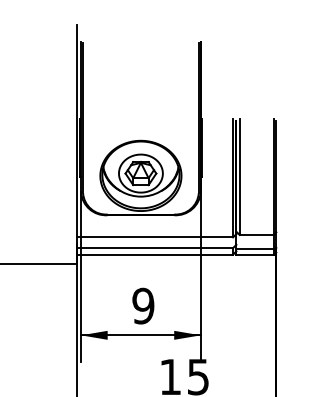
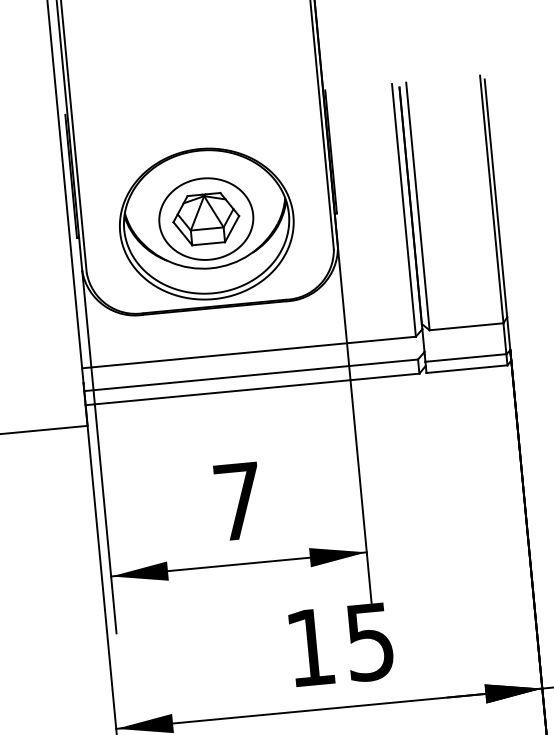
text: (143, 305) -> (238, 500), 9 -> 7

